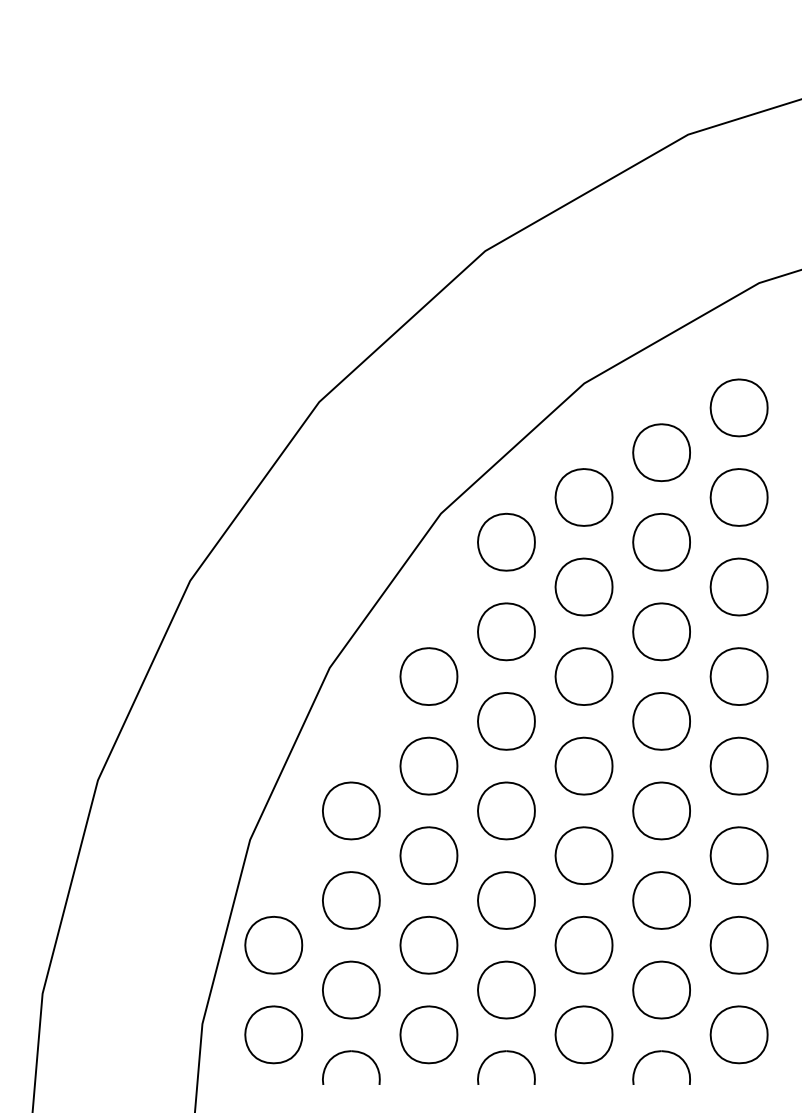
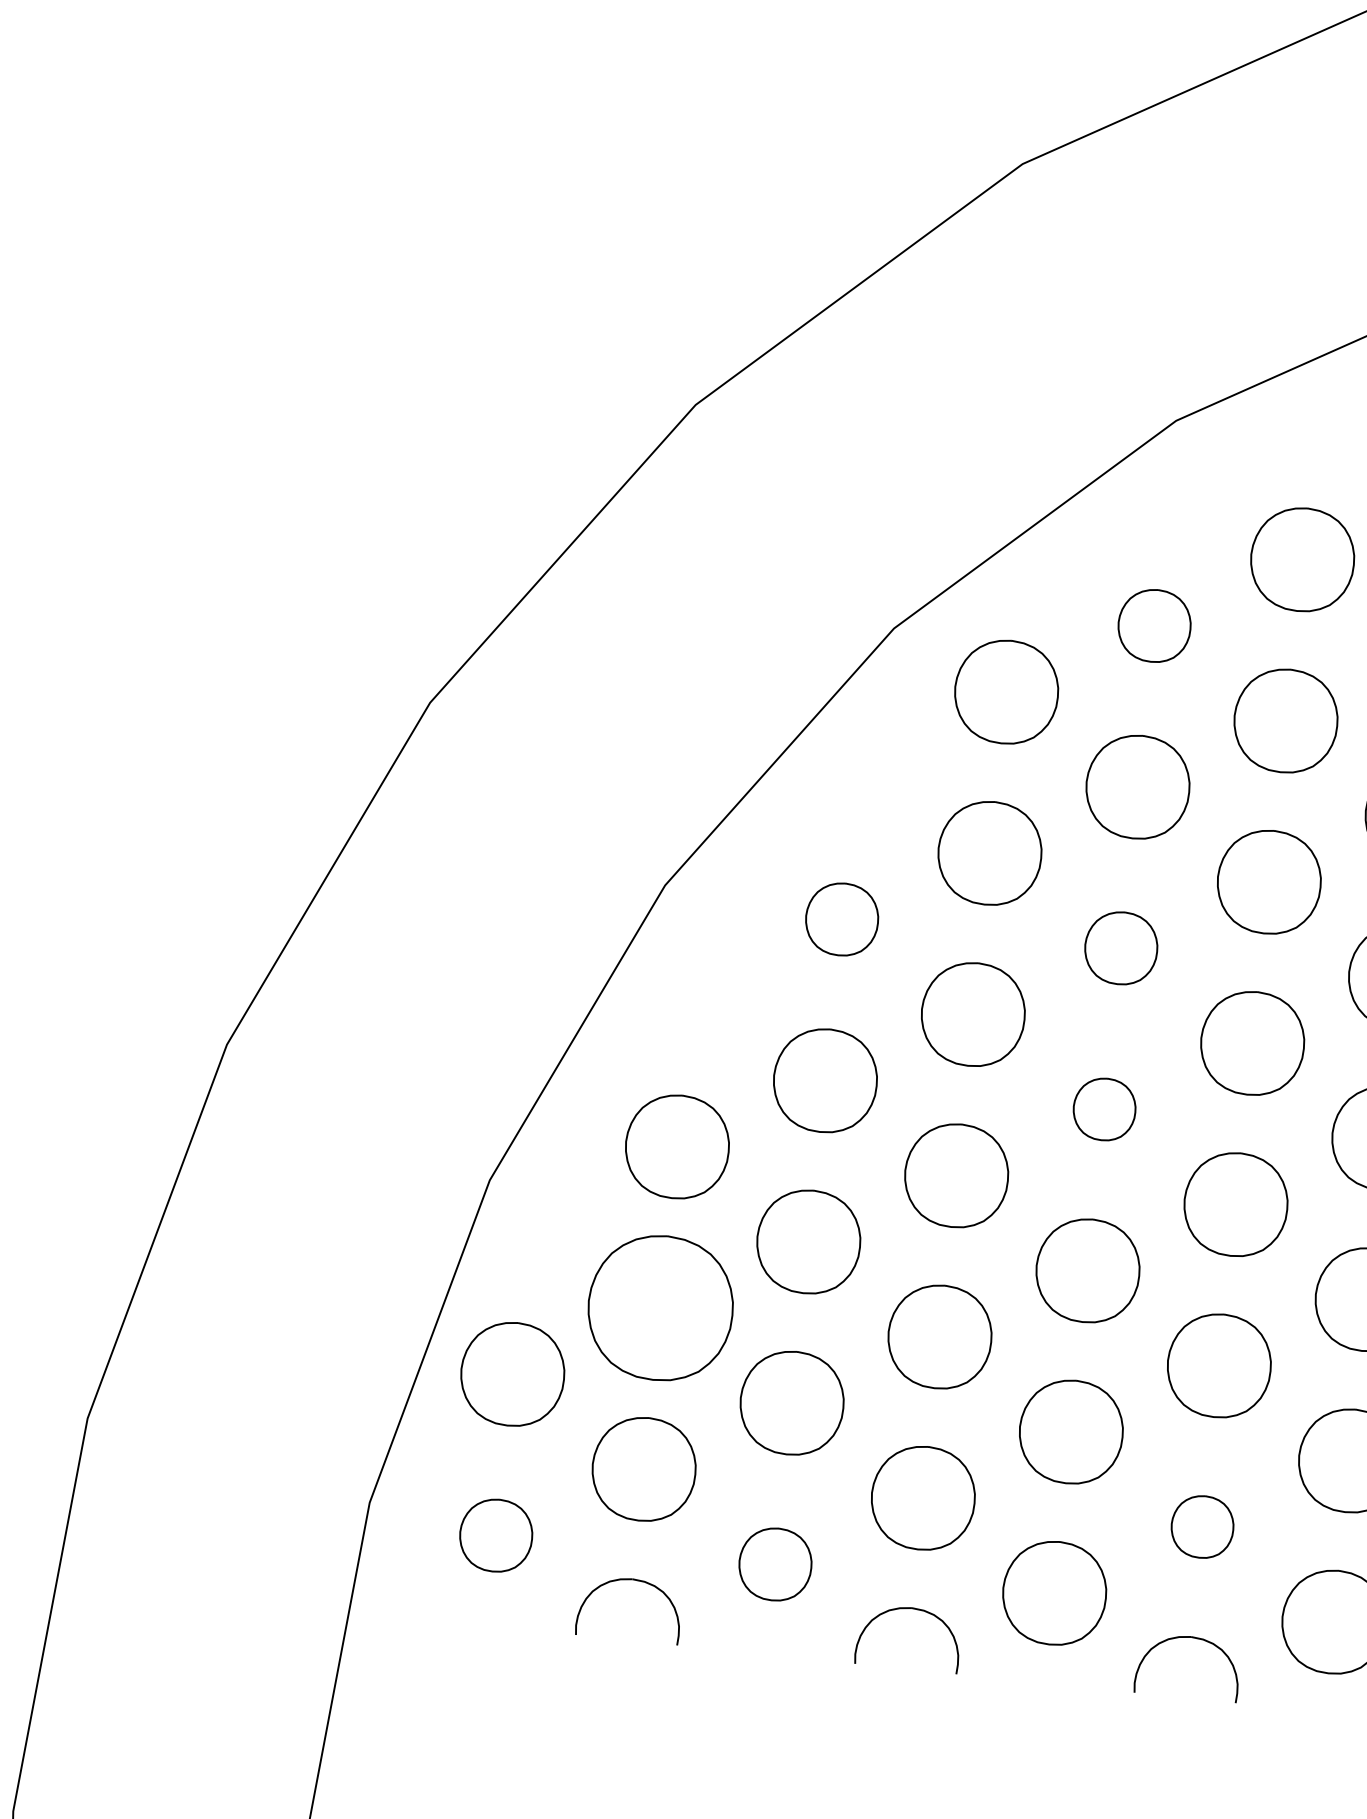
part: (583, 497) -> (1153, 625), size x0.7
part: (428, 676) -> (841, 919), size x0.7
part: (583, 676) -> (1120, 948), size x0.7
part: (583, 765) -> (1103, 1108), size x0.6
part: (351, 900) -> (661, 1308), size x1.4
part: (661, 989) -> (1202, 1526), size x0.6
part: (273, 1034) -> (495, 1534), size x0.7
part: (428, 1034) -> (774, 1563), size x0.7

